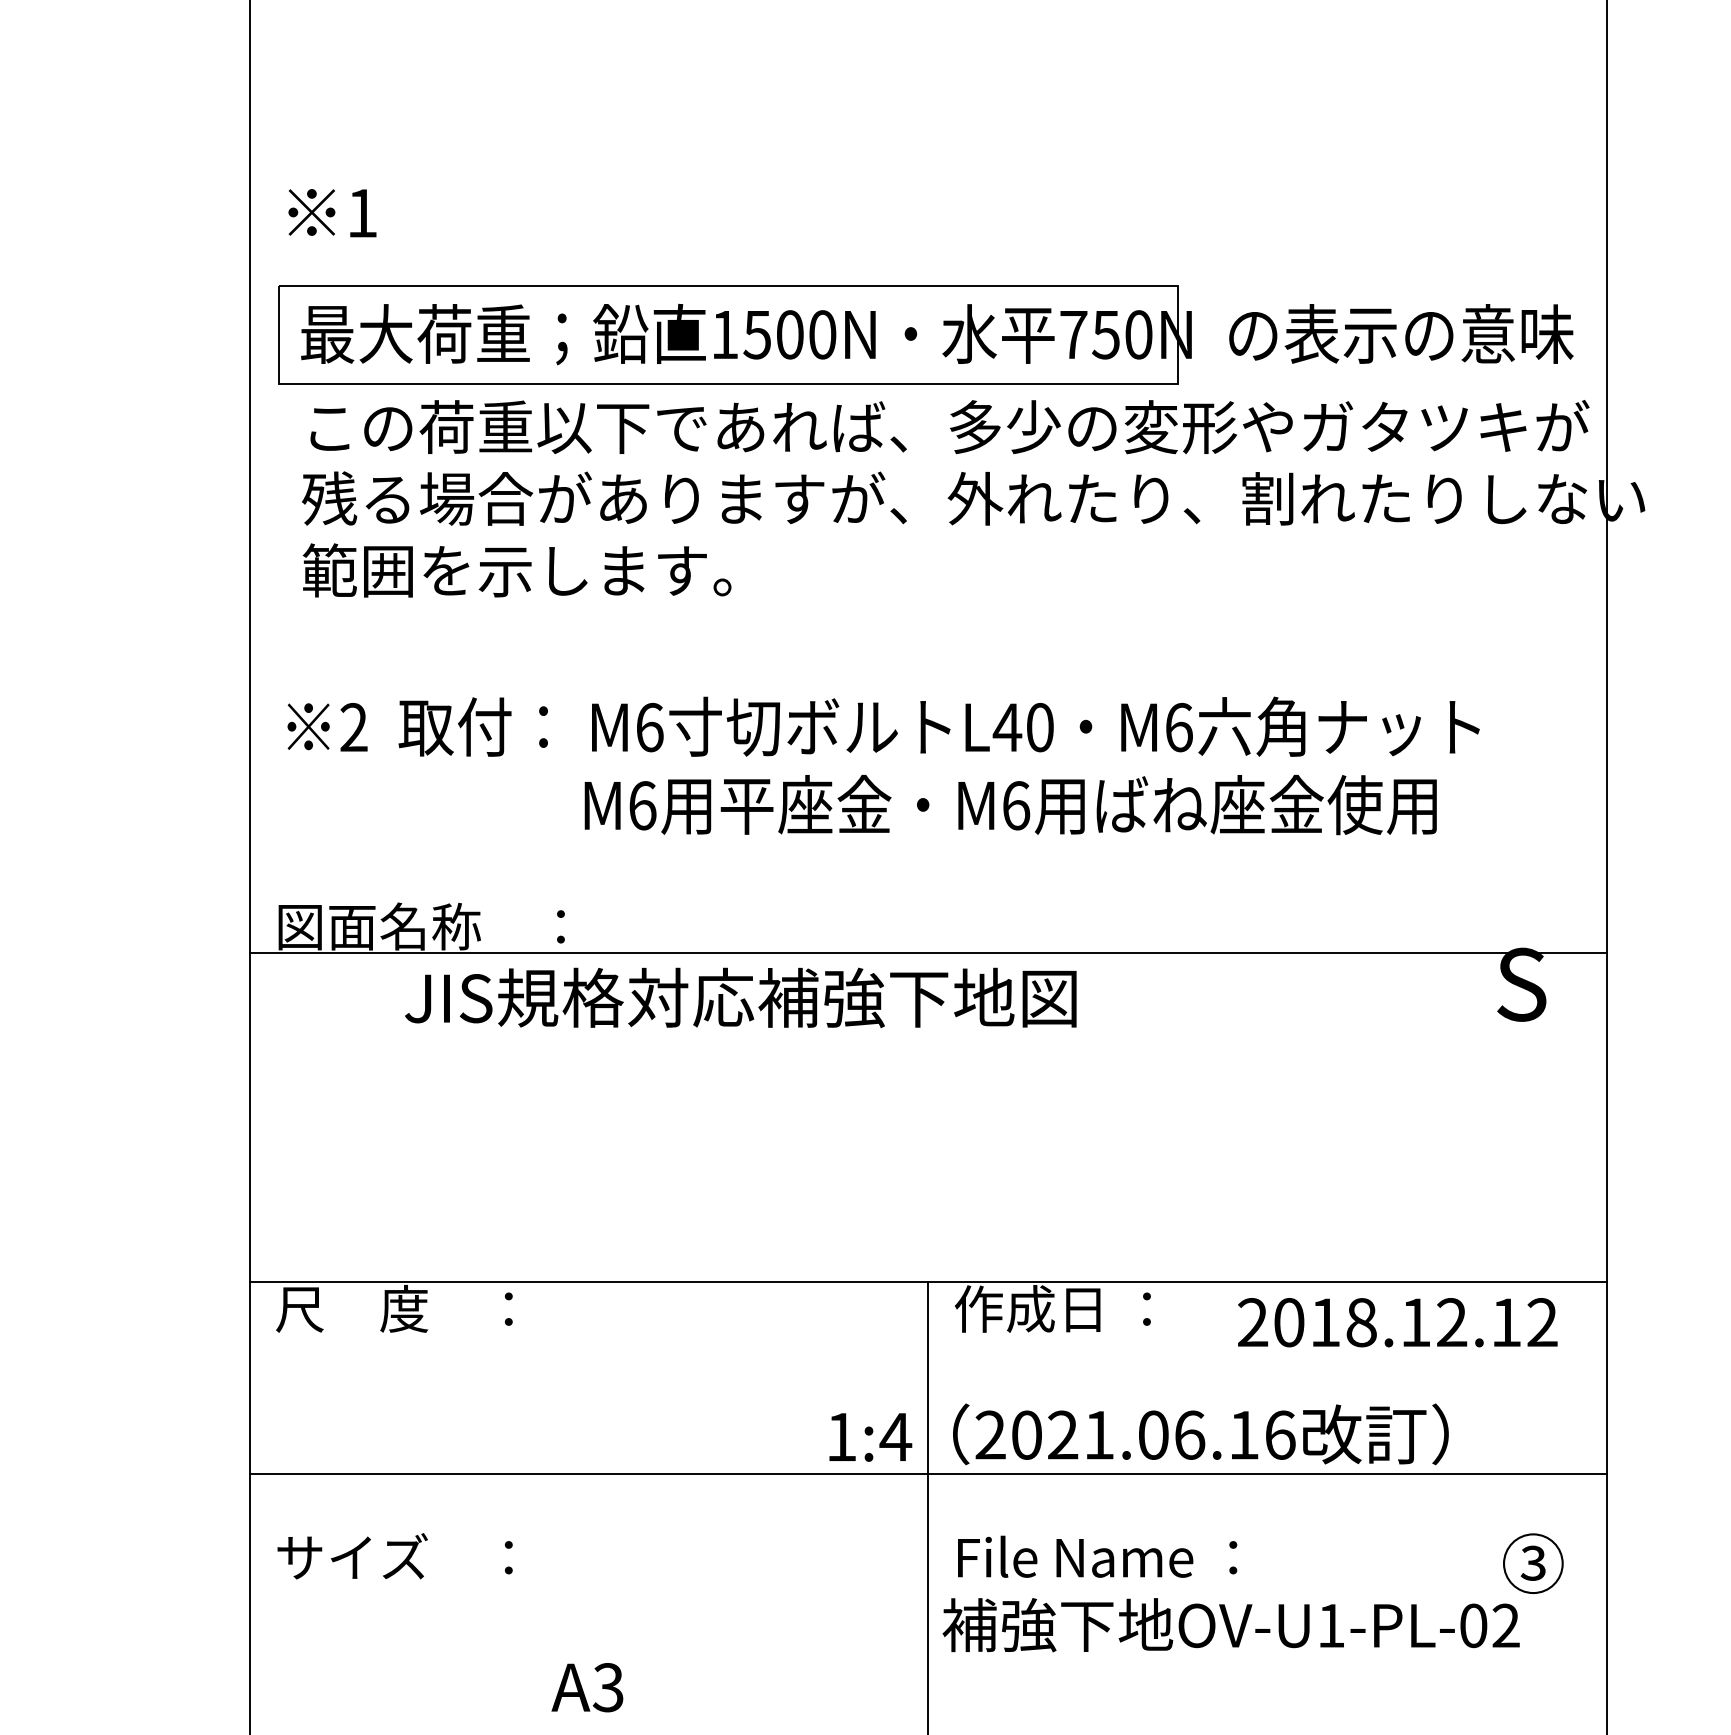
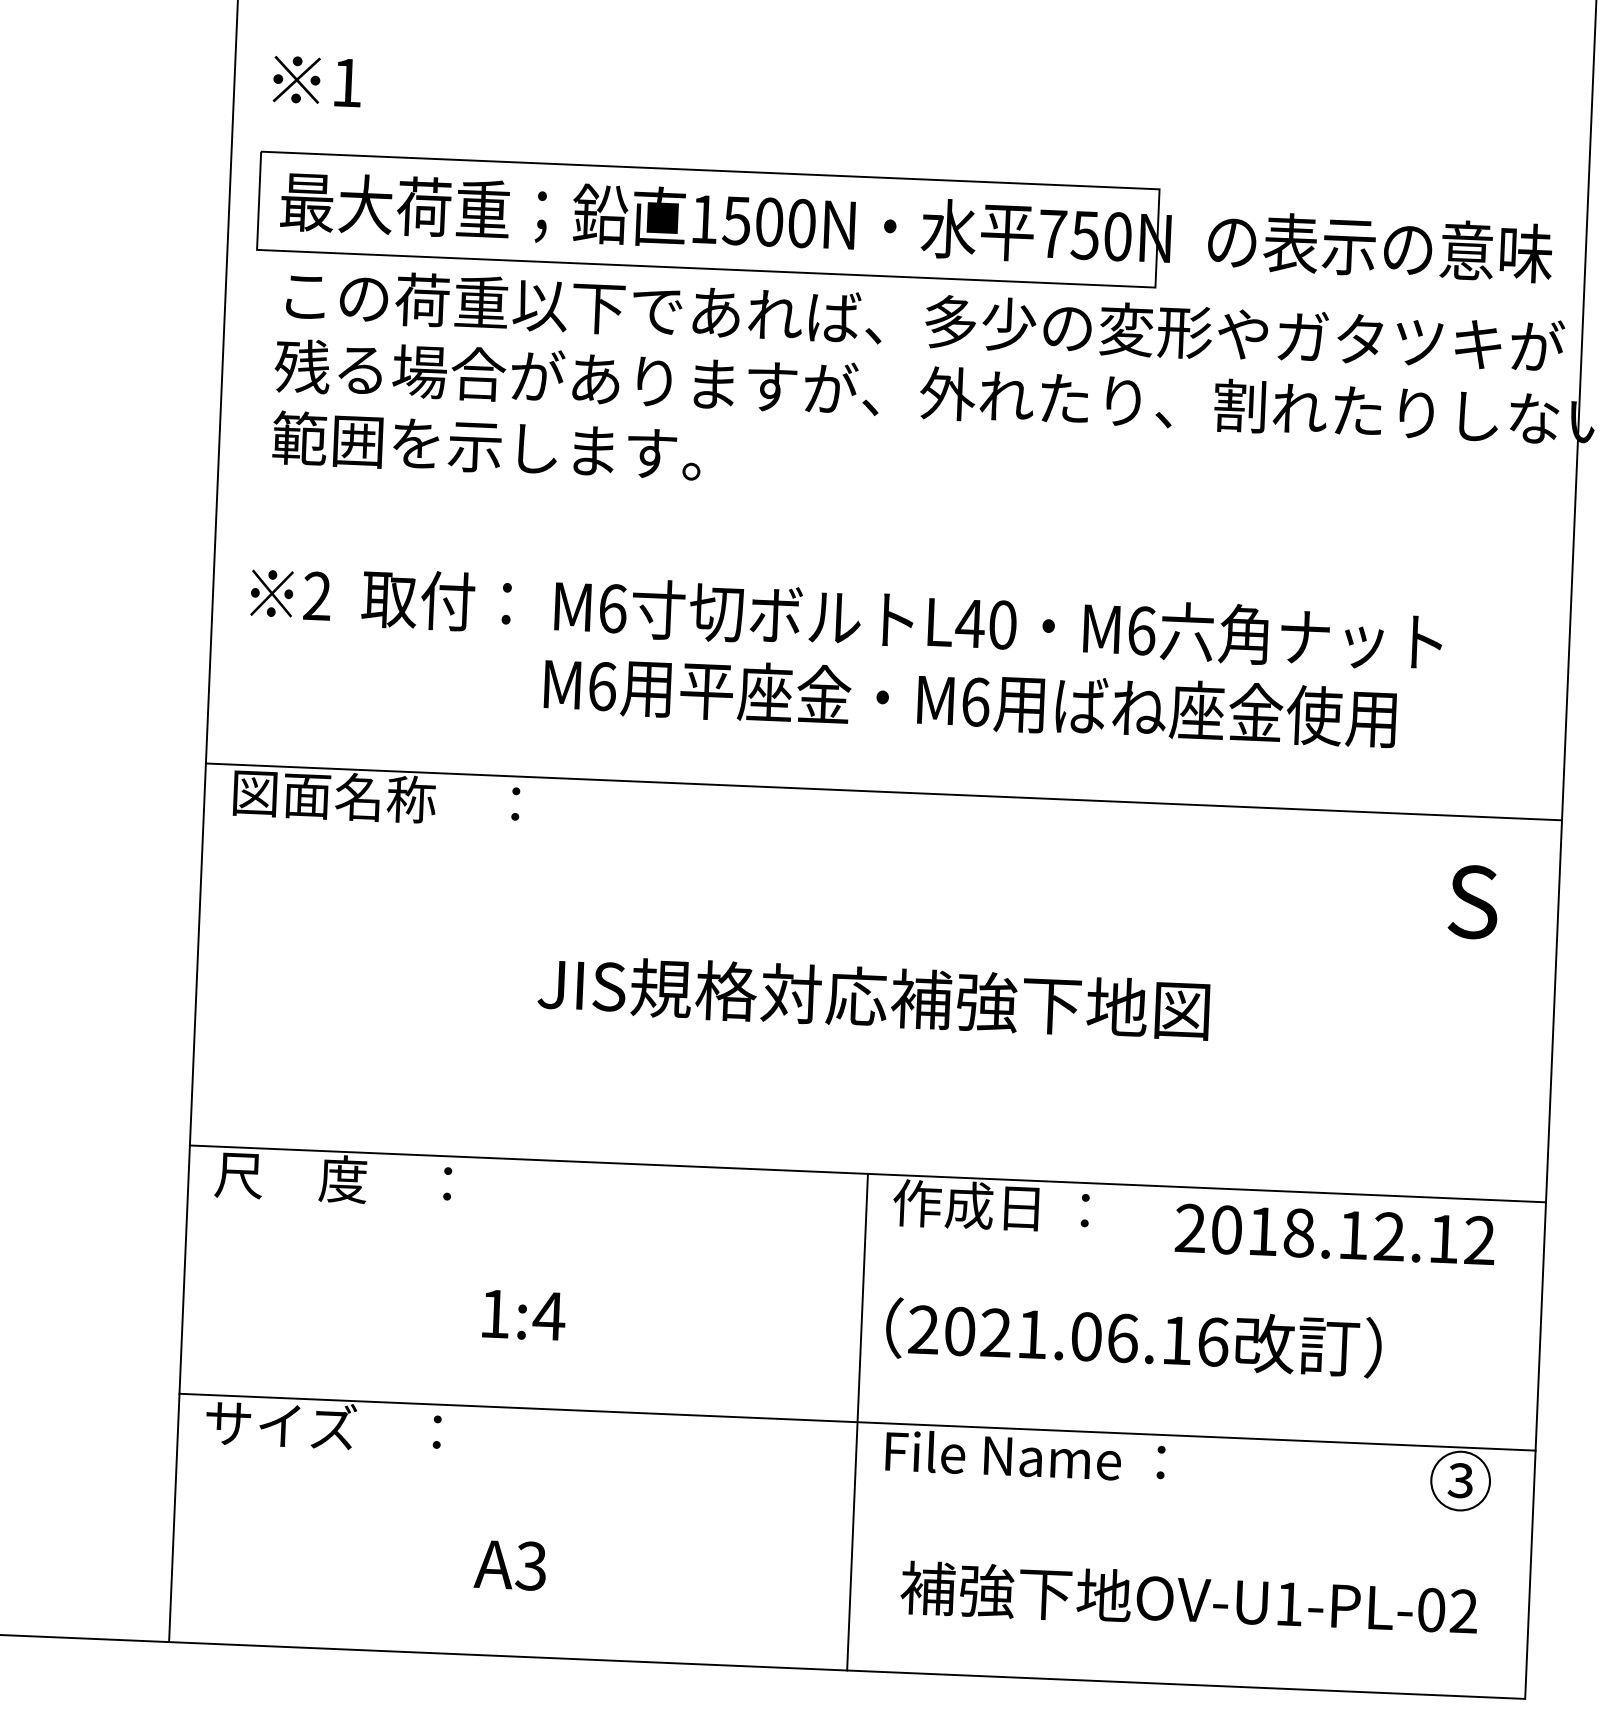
line: (927, 953) -> (883, 792), moved
text: (740, 997) -> (873, 996), moved
text: (870, 1437) -> (523, 1315), moved
line: (927, 1474) -> (856, 1422), moved
text: (1230, 1625) -> (1188, 1599), moved

